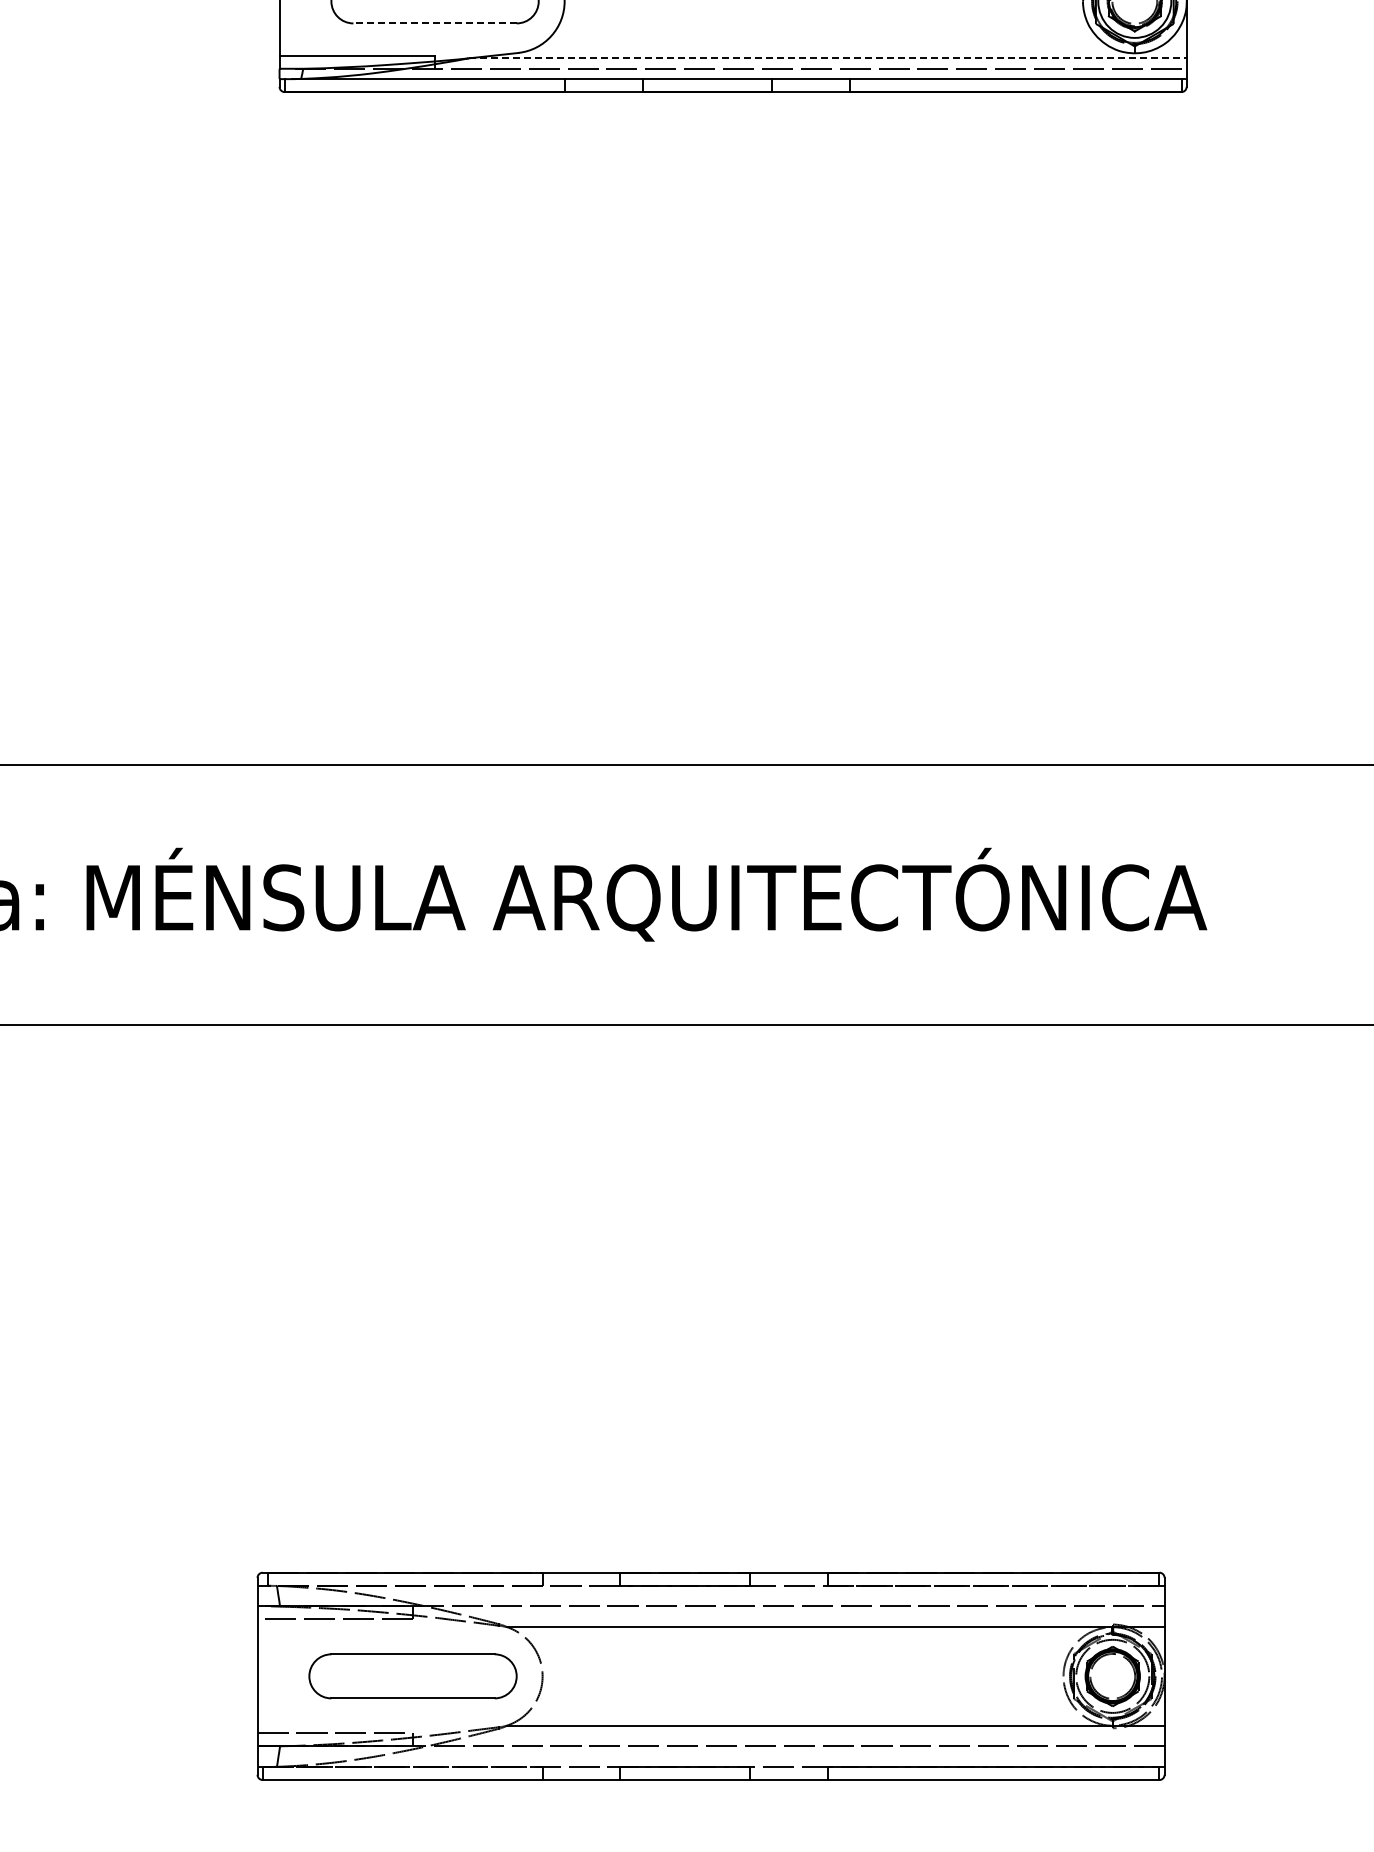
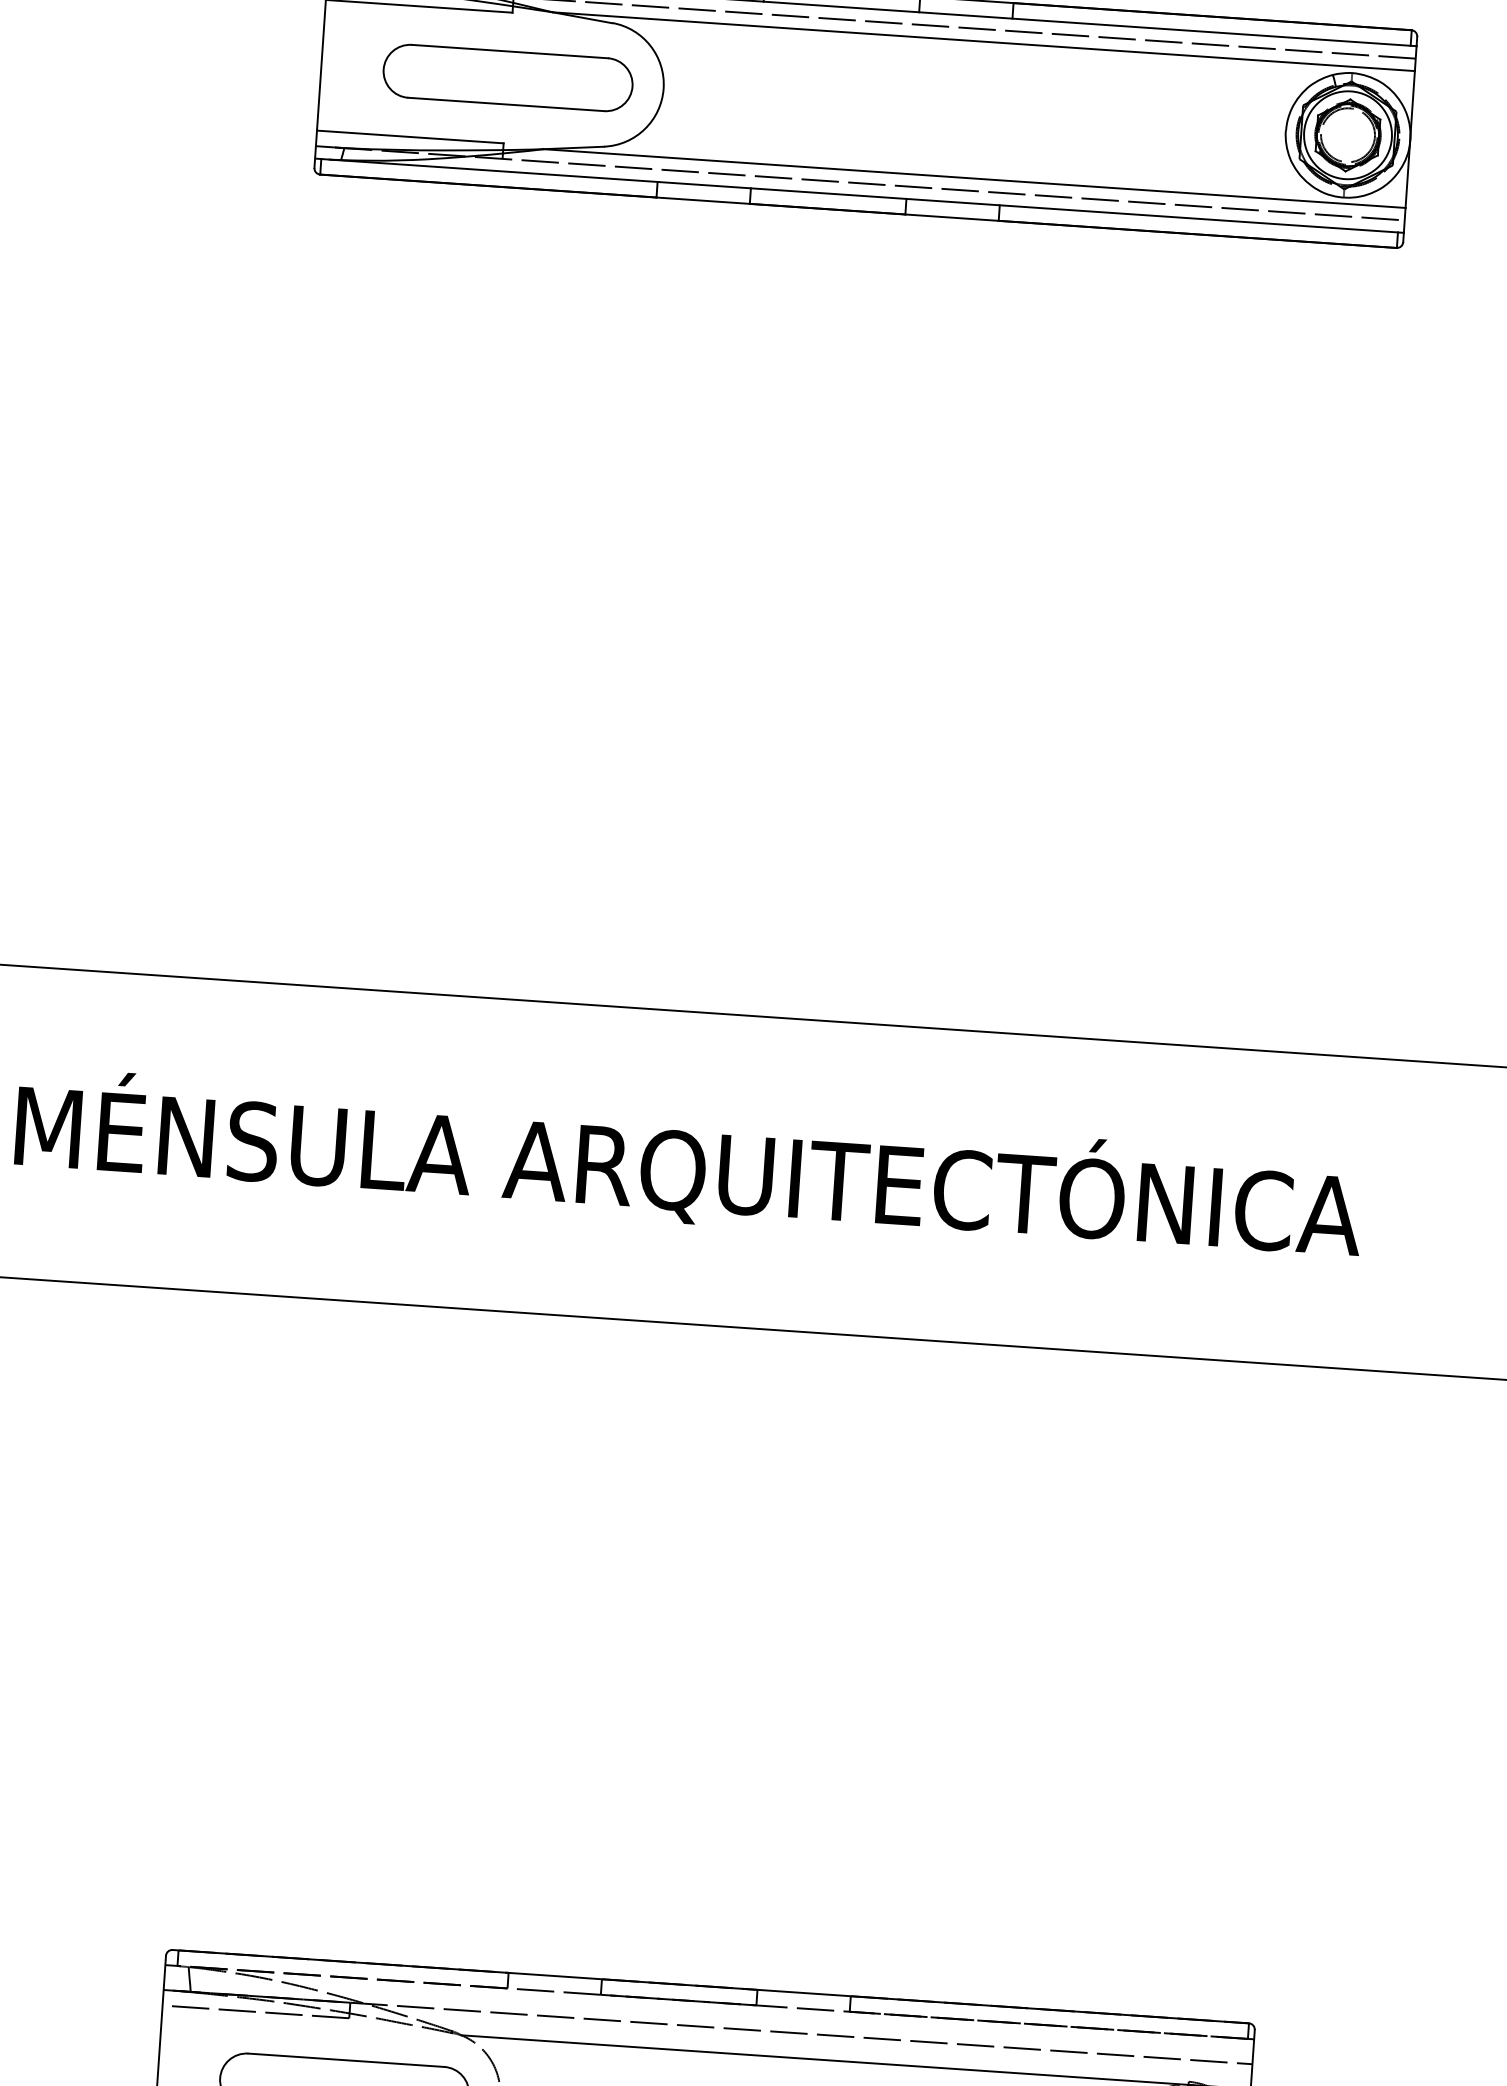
line: (435, 23) -> (506, 104), dashed -> solid
line: (828, 58) -> (975, 178), dashed -> solid

